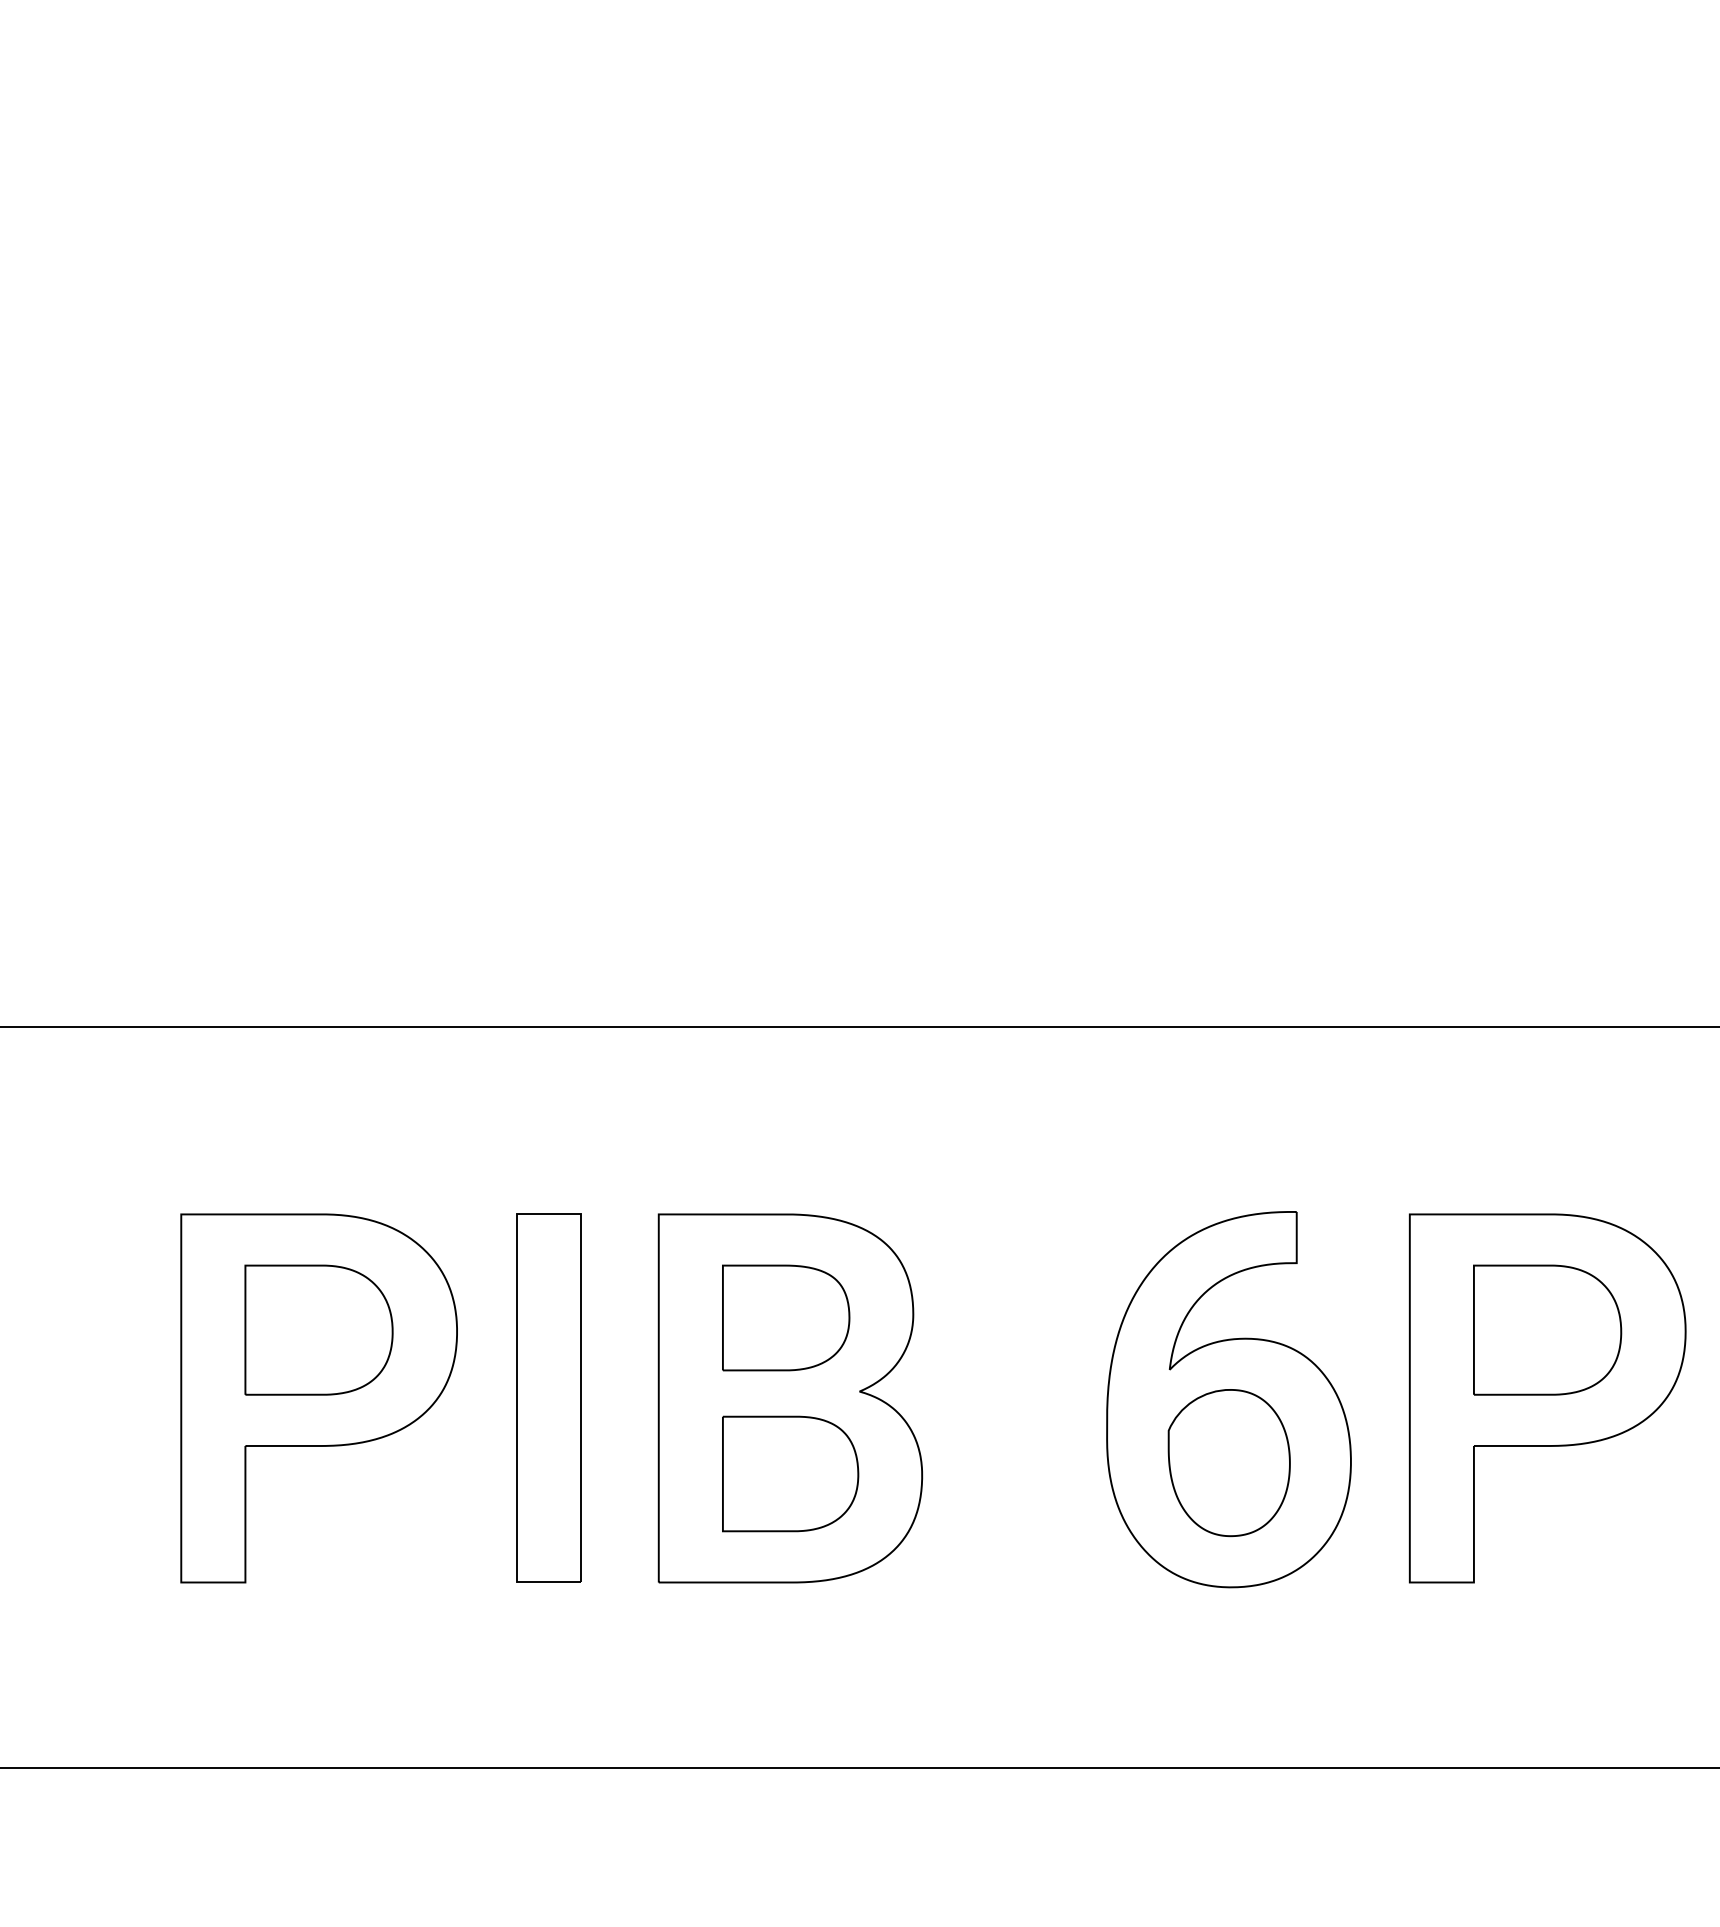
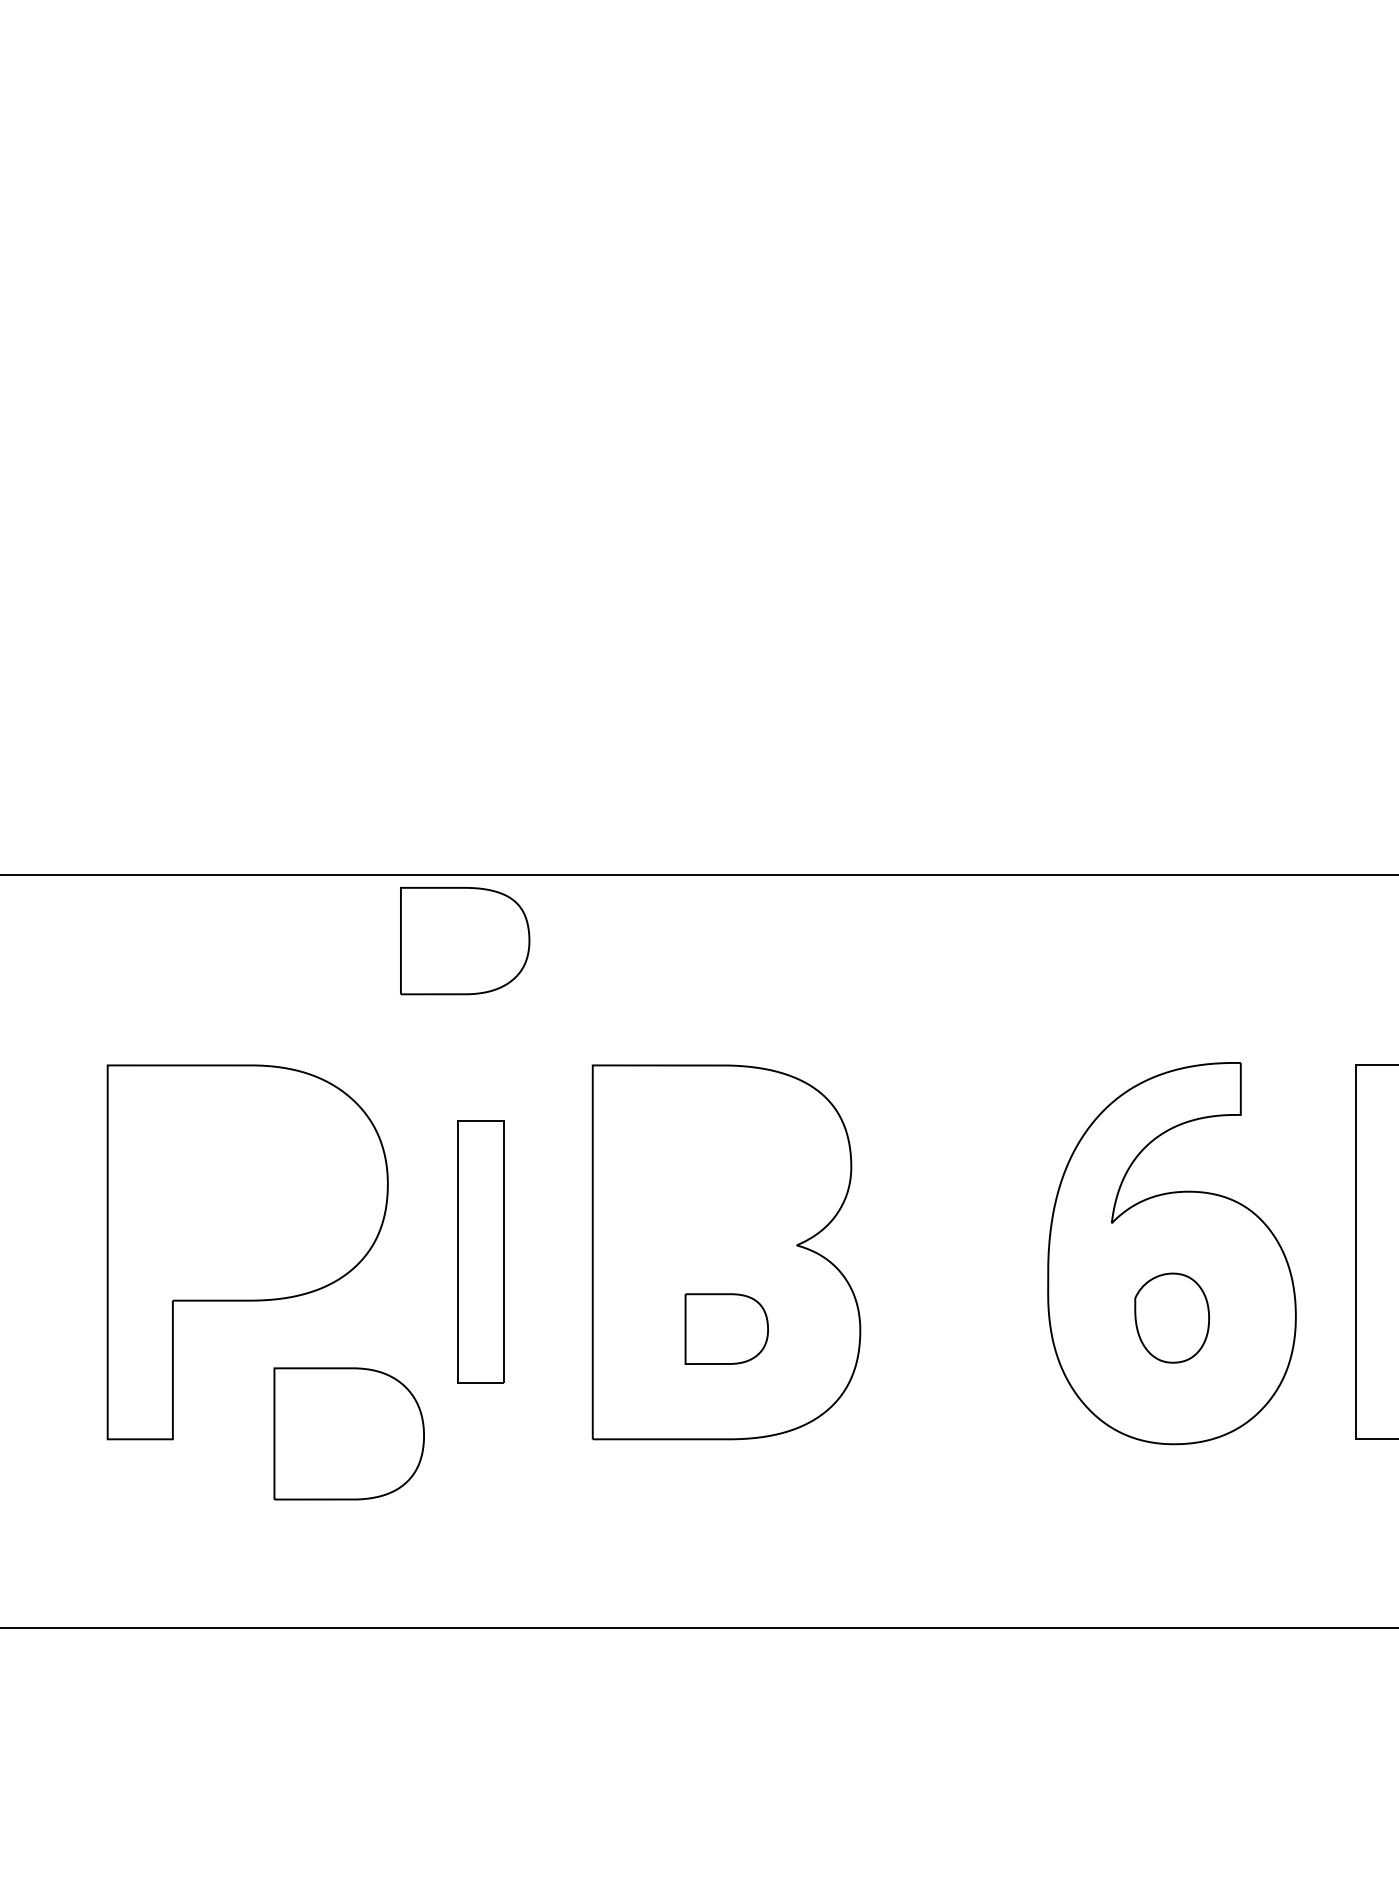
part: (786, 1317) -> (465, 940), moved
part: (318, 1329) -> (348, 1433), moved
part: (548, 1397) -> (480, 1251), size x0.7
part: (1228, 1463) -> (1171, 1318), size x0.6
part: (790, 1473) -> (726, 1328), size x0.6

